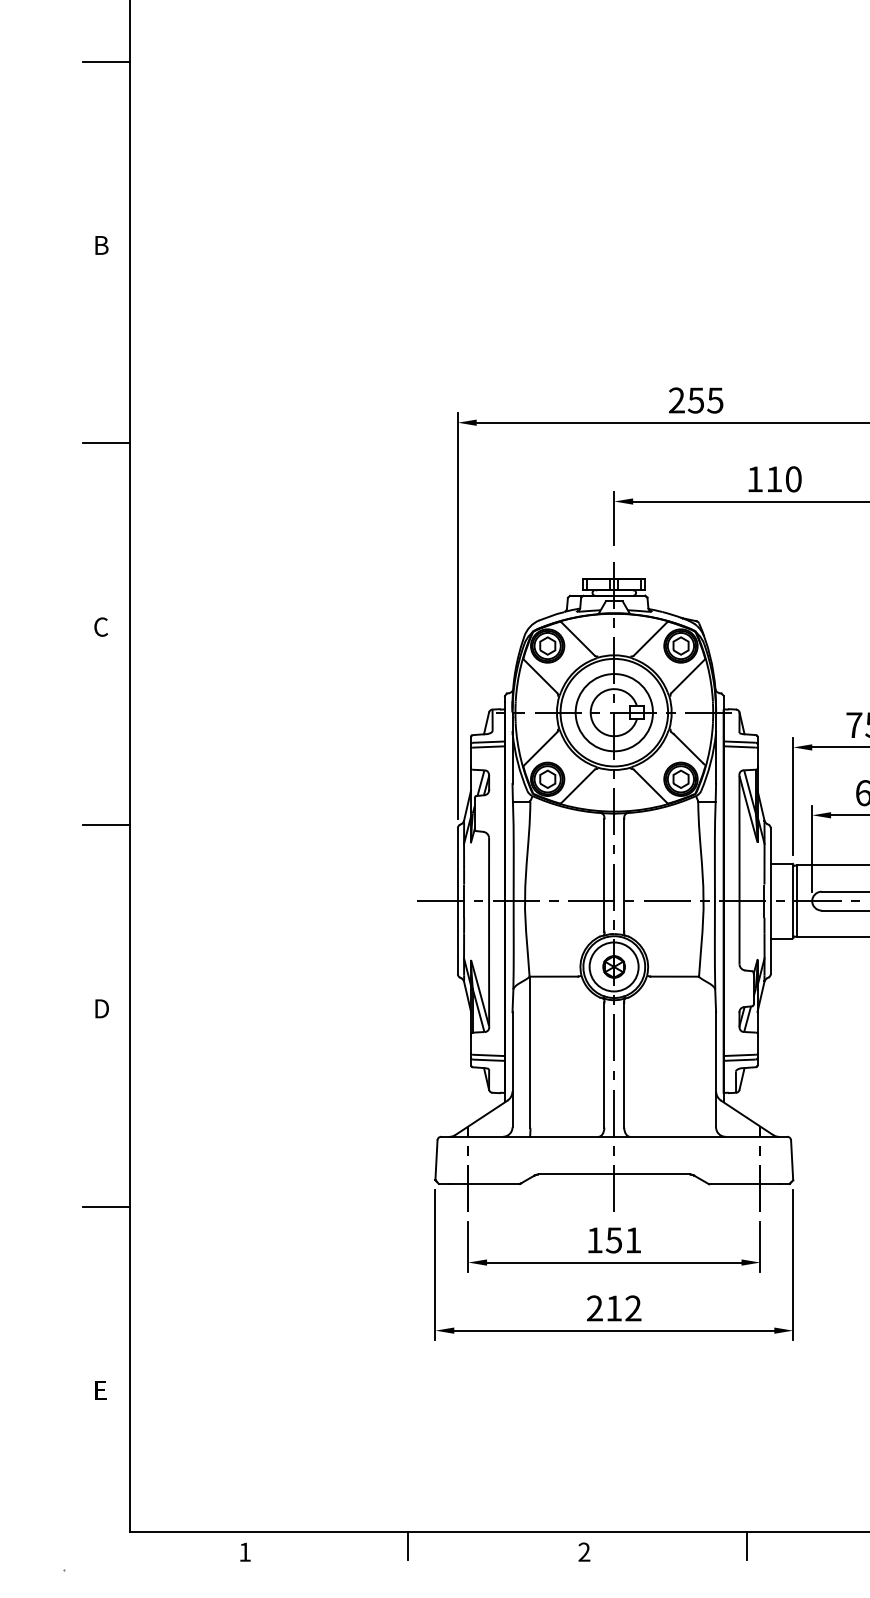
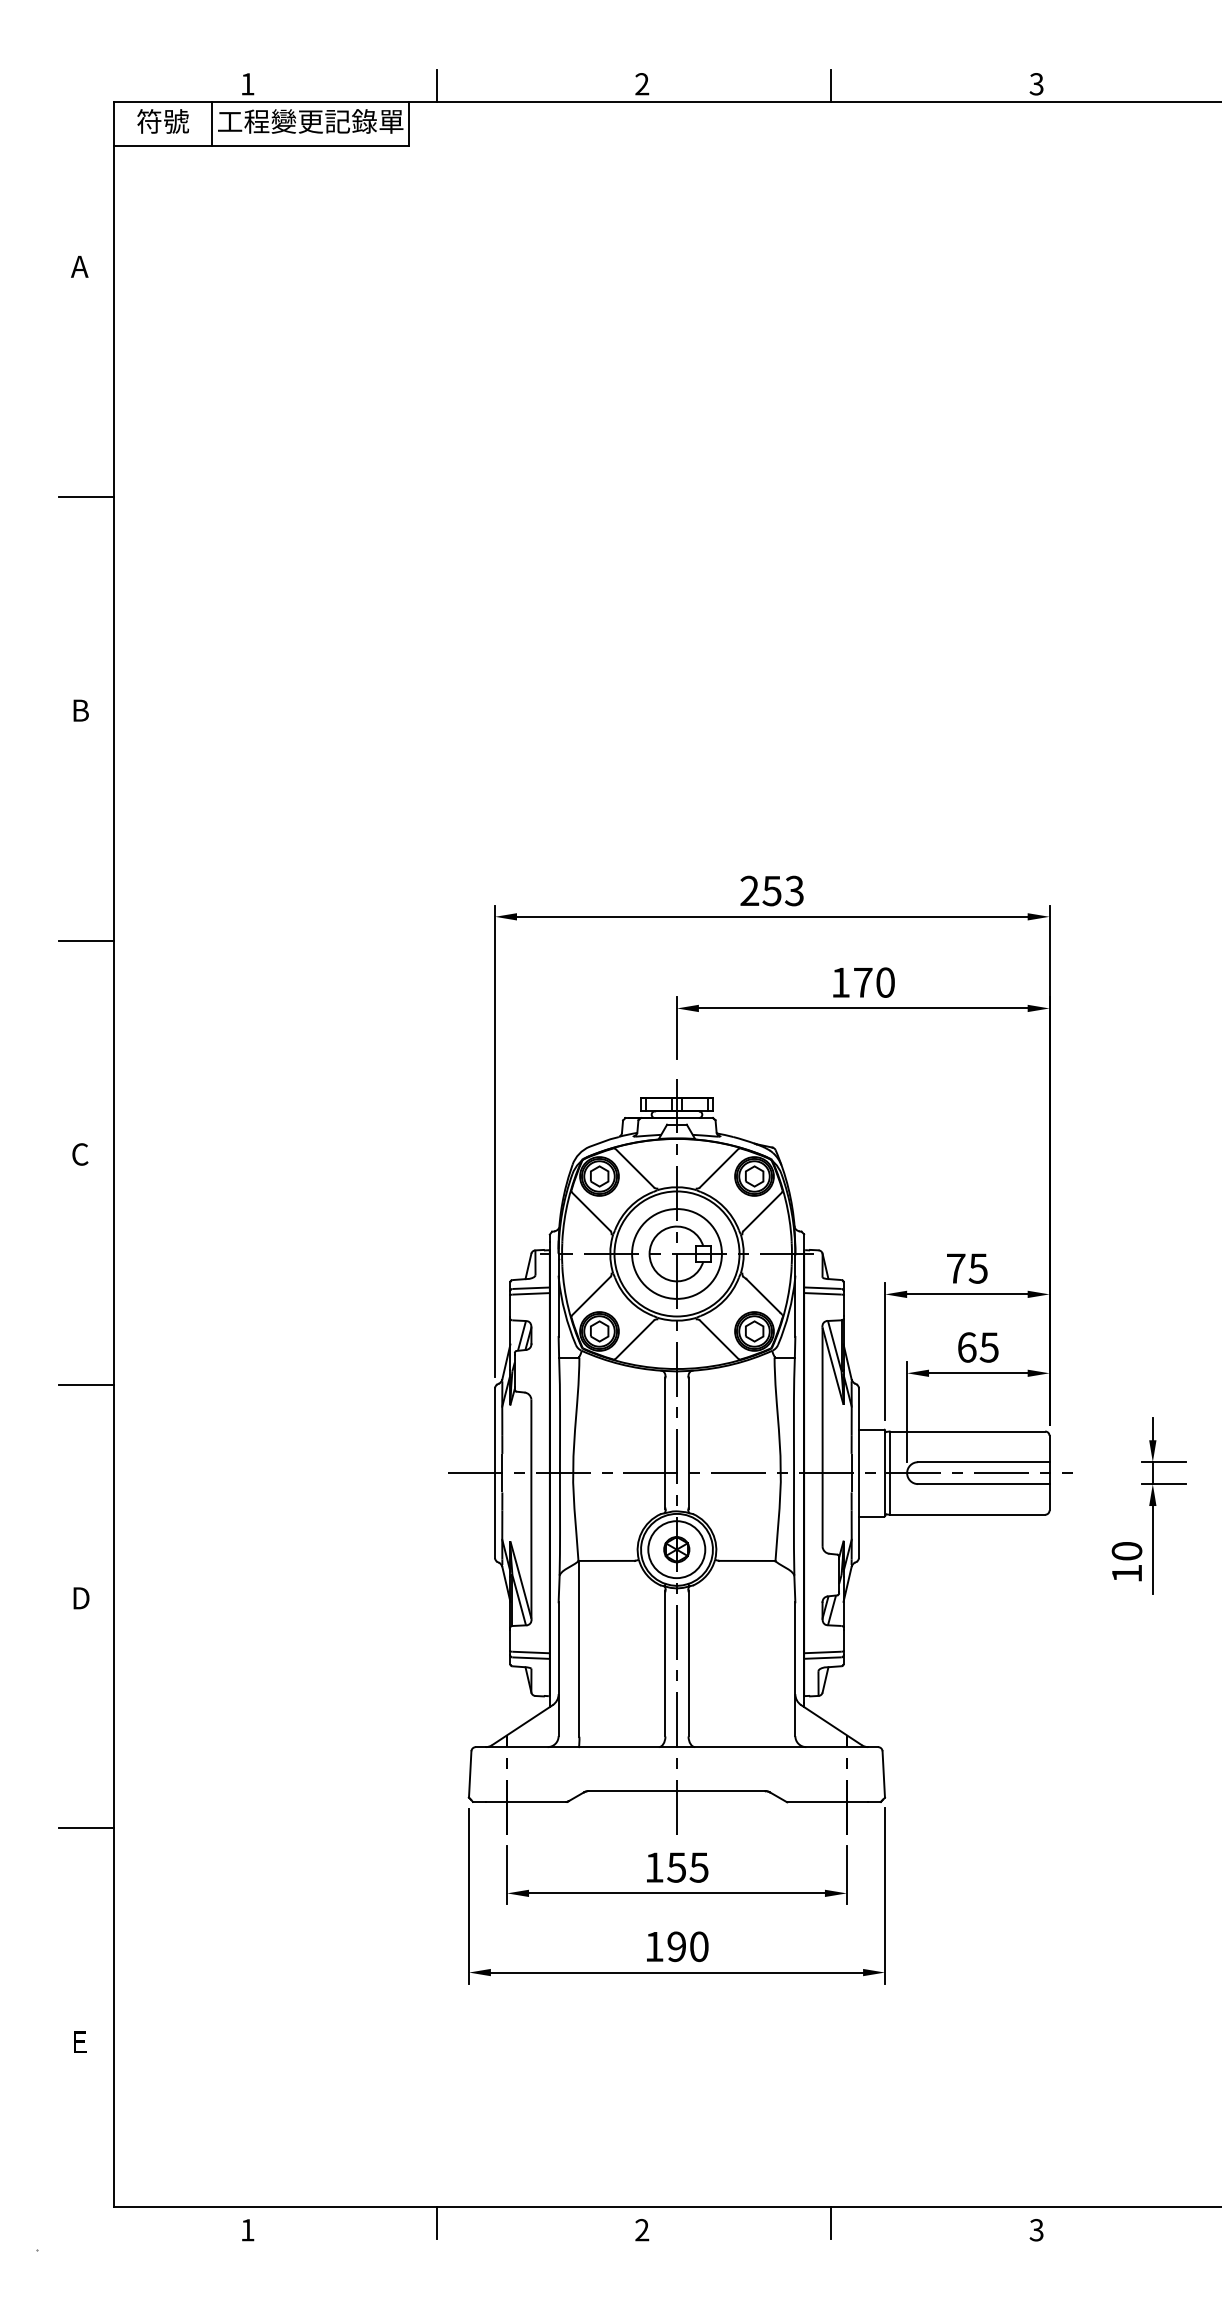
text: (715, 400) -> (794, 890), 255 -> 253
text: (774, 479) -> (863, 982), 110 -> 170
text: (632, 1240) -> (698, 1867), 151 -> 155
text: (613, 1308) -> (676, 1946), 212 -> 190

